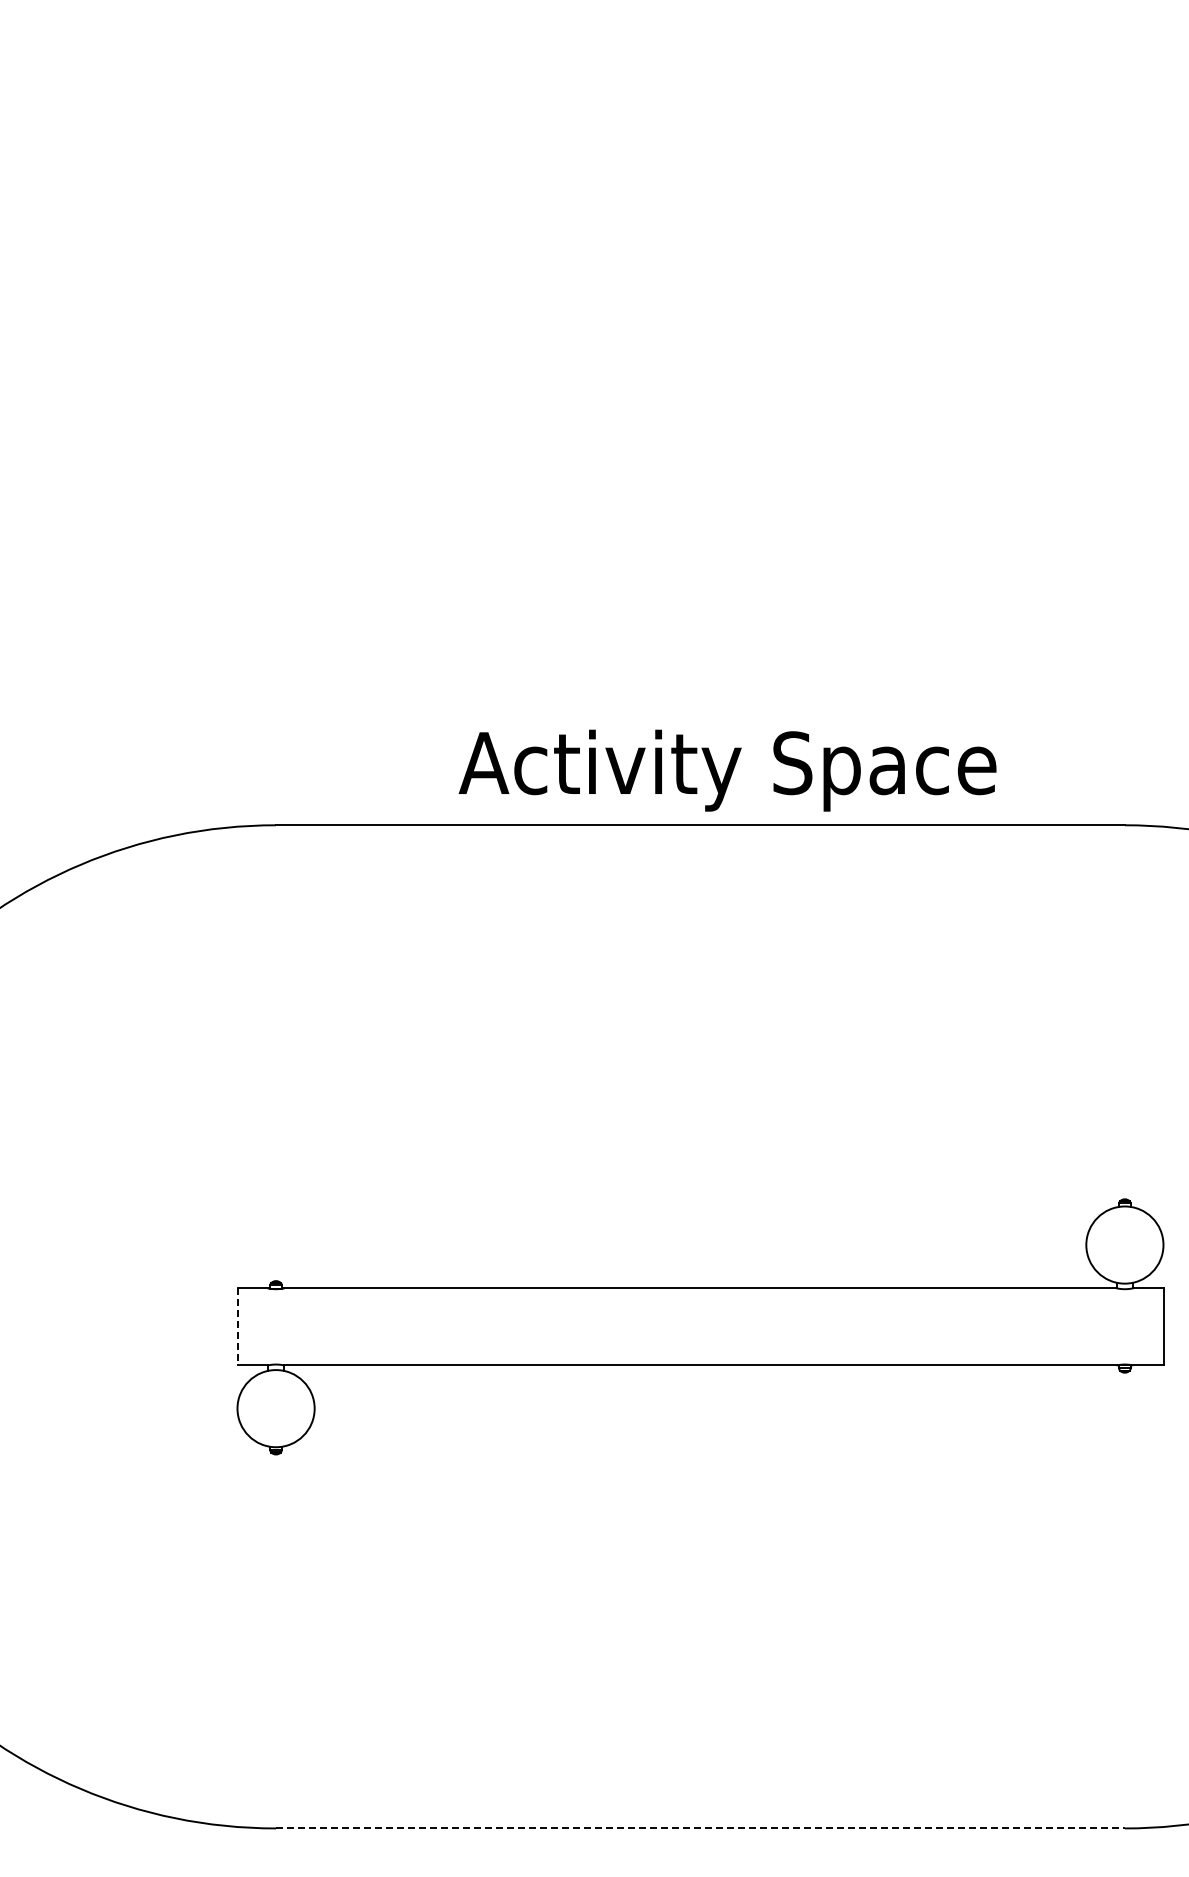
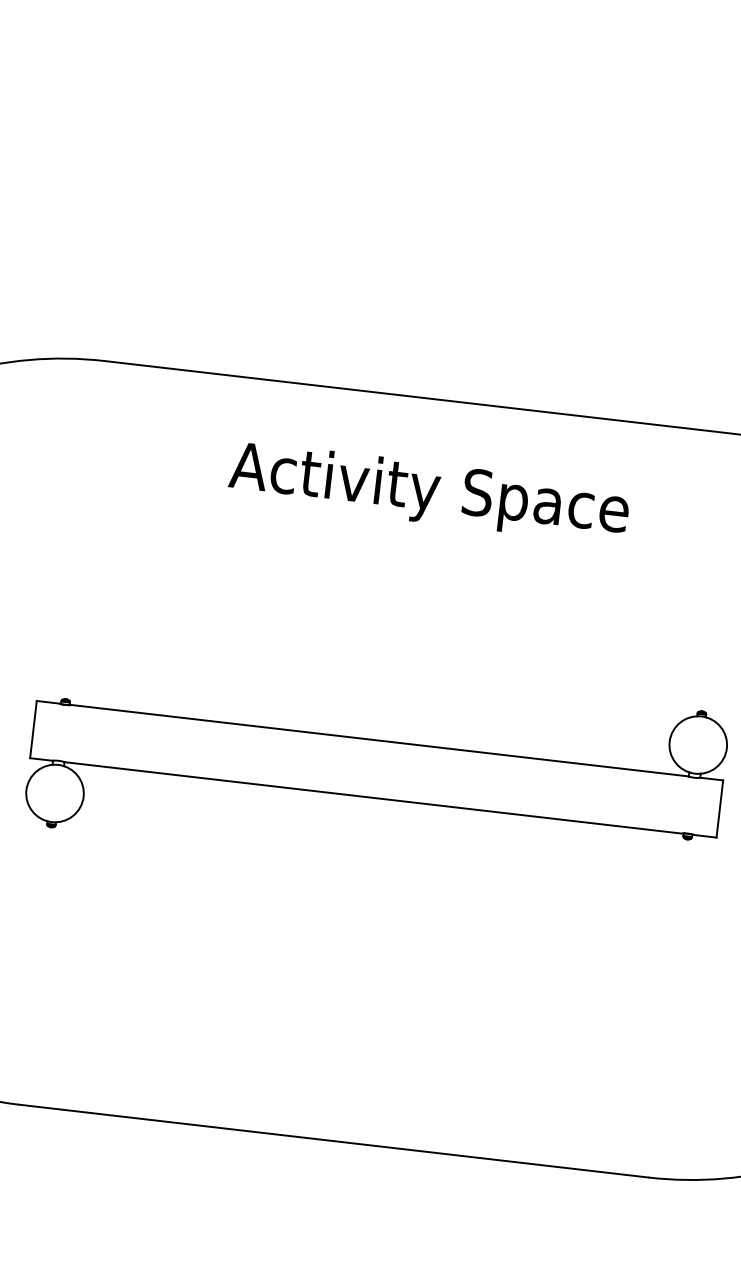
text: (727, 770) -> (428, 492), moved
line: (237, 1326) -> (33, 729), dashed -> solid
line: (700, 1828) -> (333, 1141), dashed -> solid

